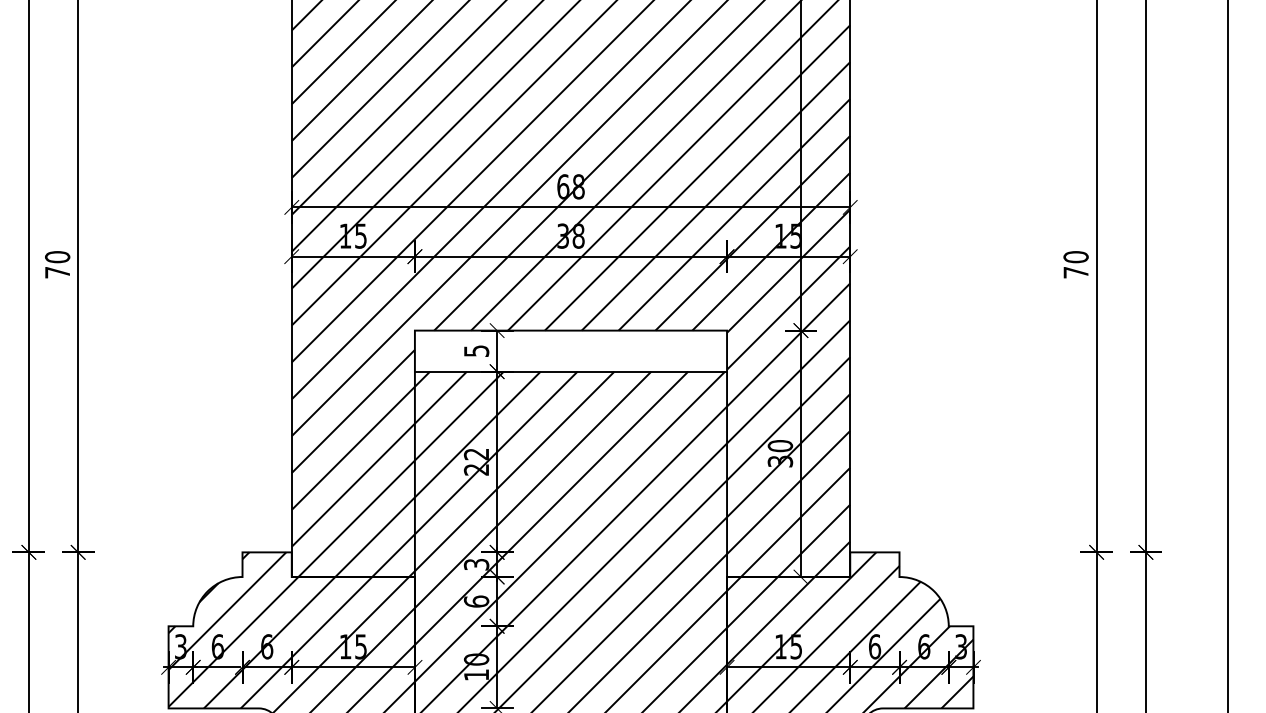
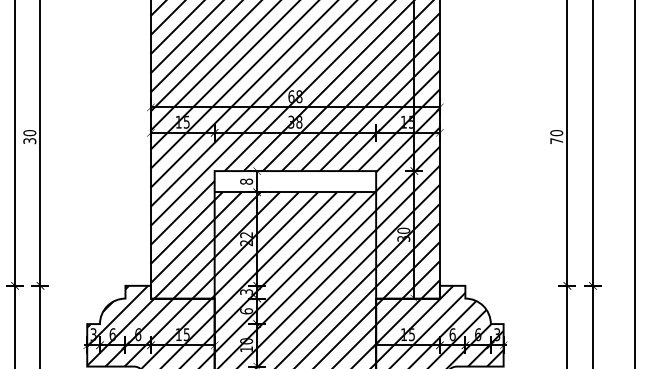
text: (56, 273) -> (29, 141), 70 -> 30
text: (476, 350) -> (246, 181), 5 -> 8

